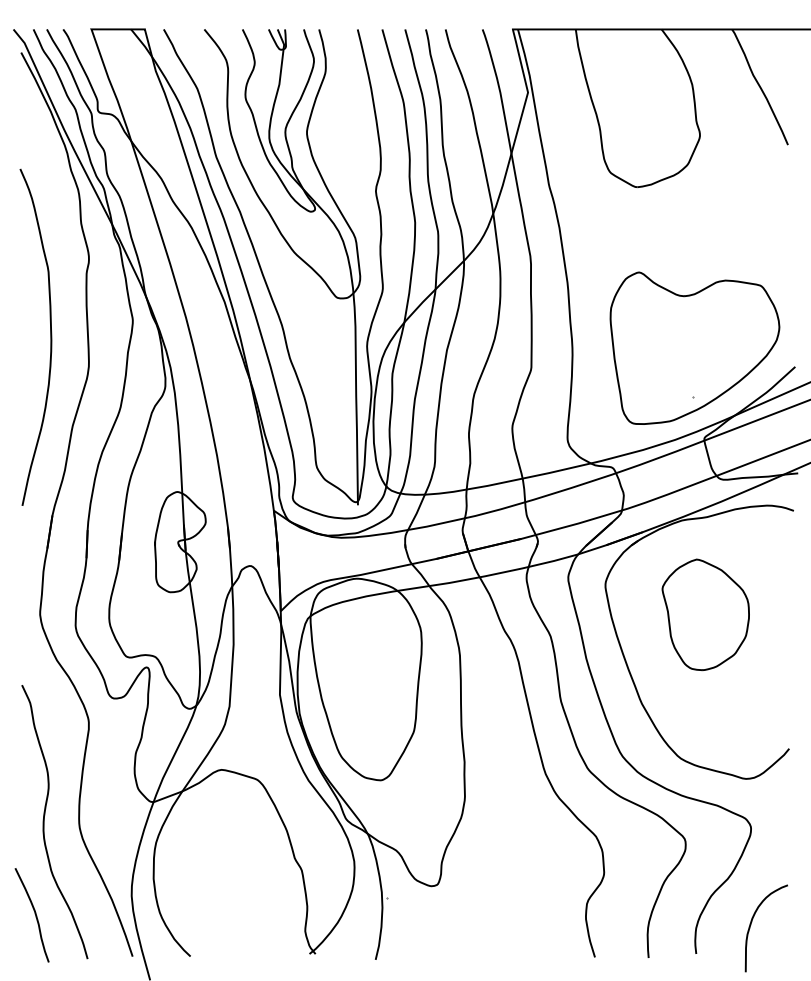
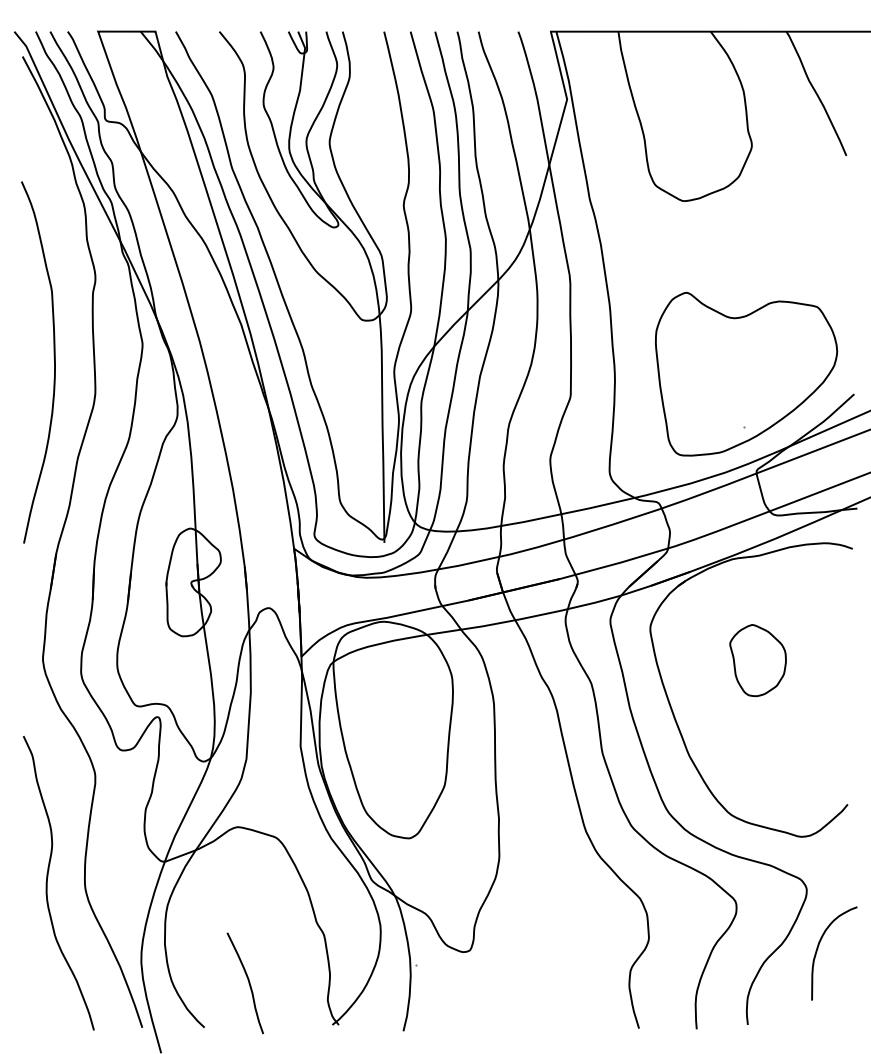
part: (705, 614) -> (757, 660), size x0.6
curve: (35, 915) -> (248, 983), moved
curve: (751, 923) -> (818, 948), moved

